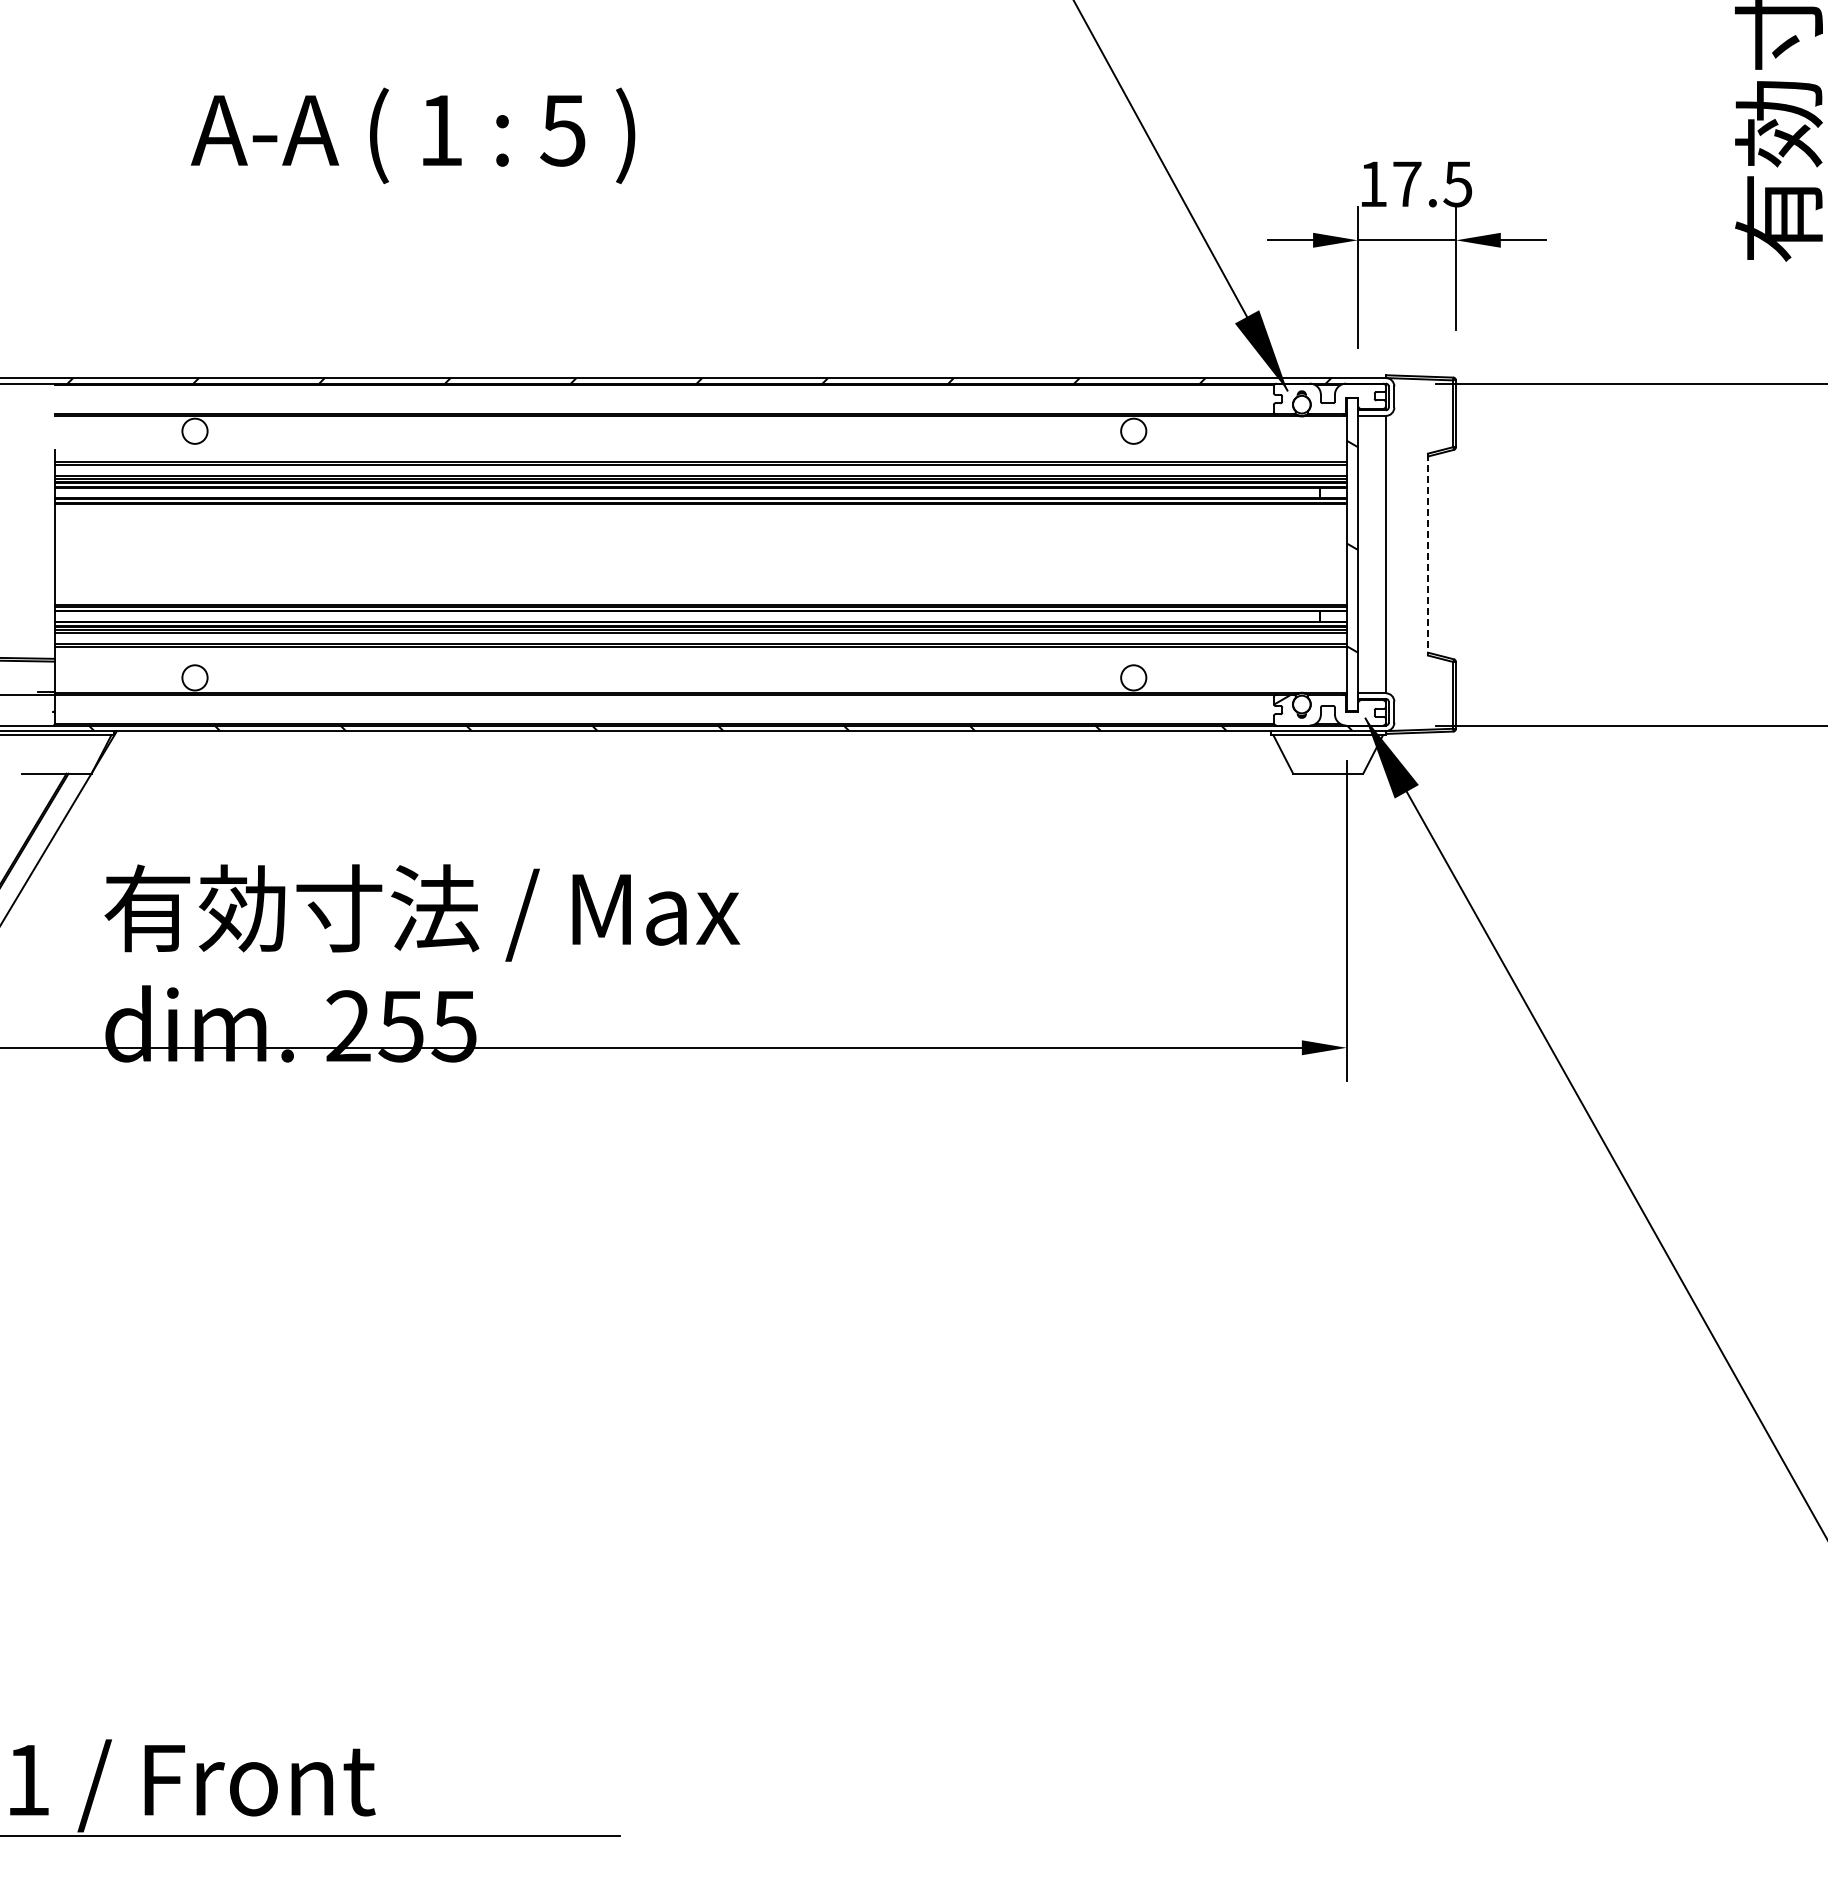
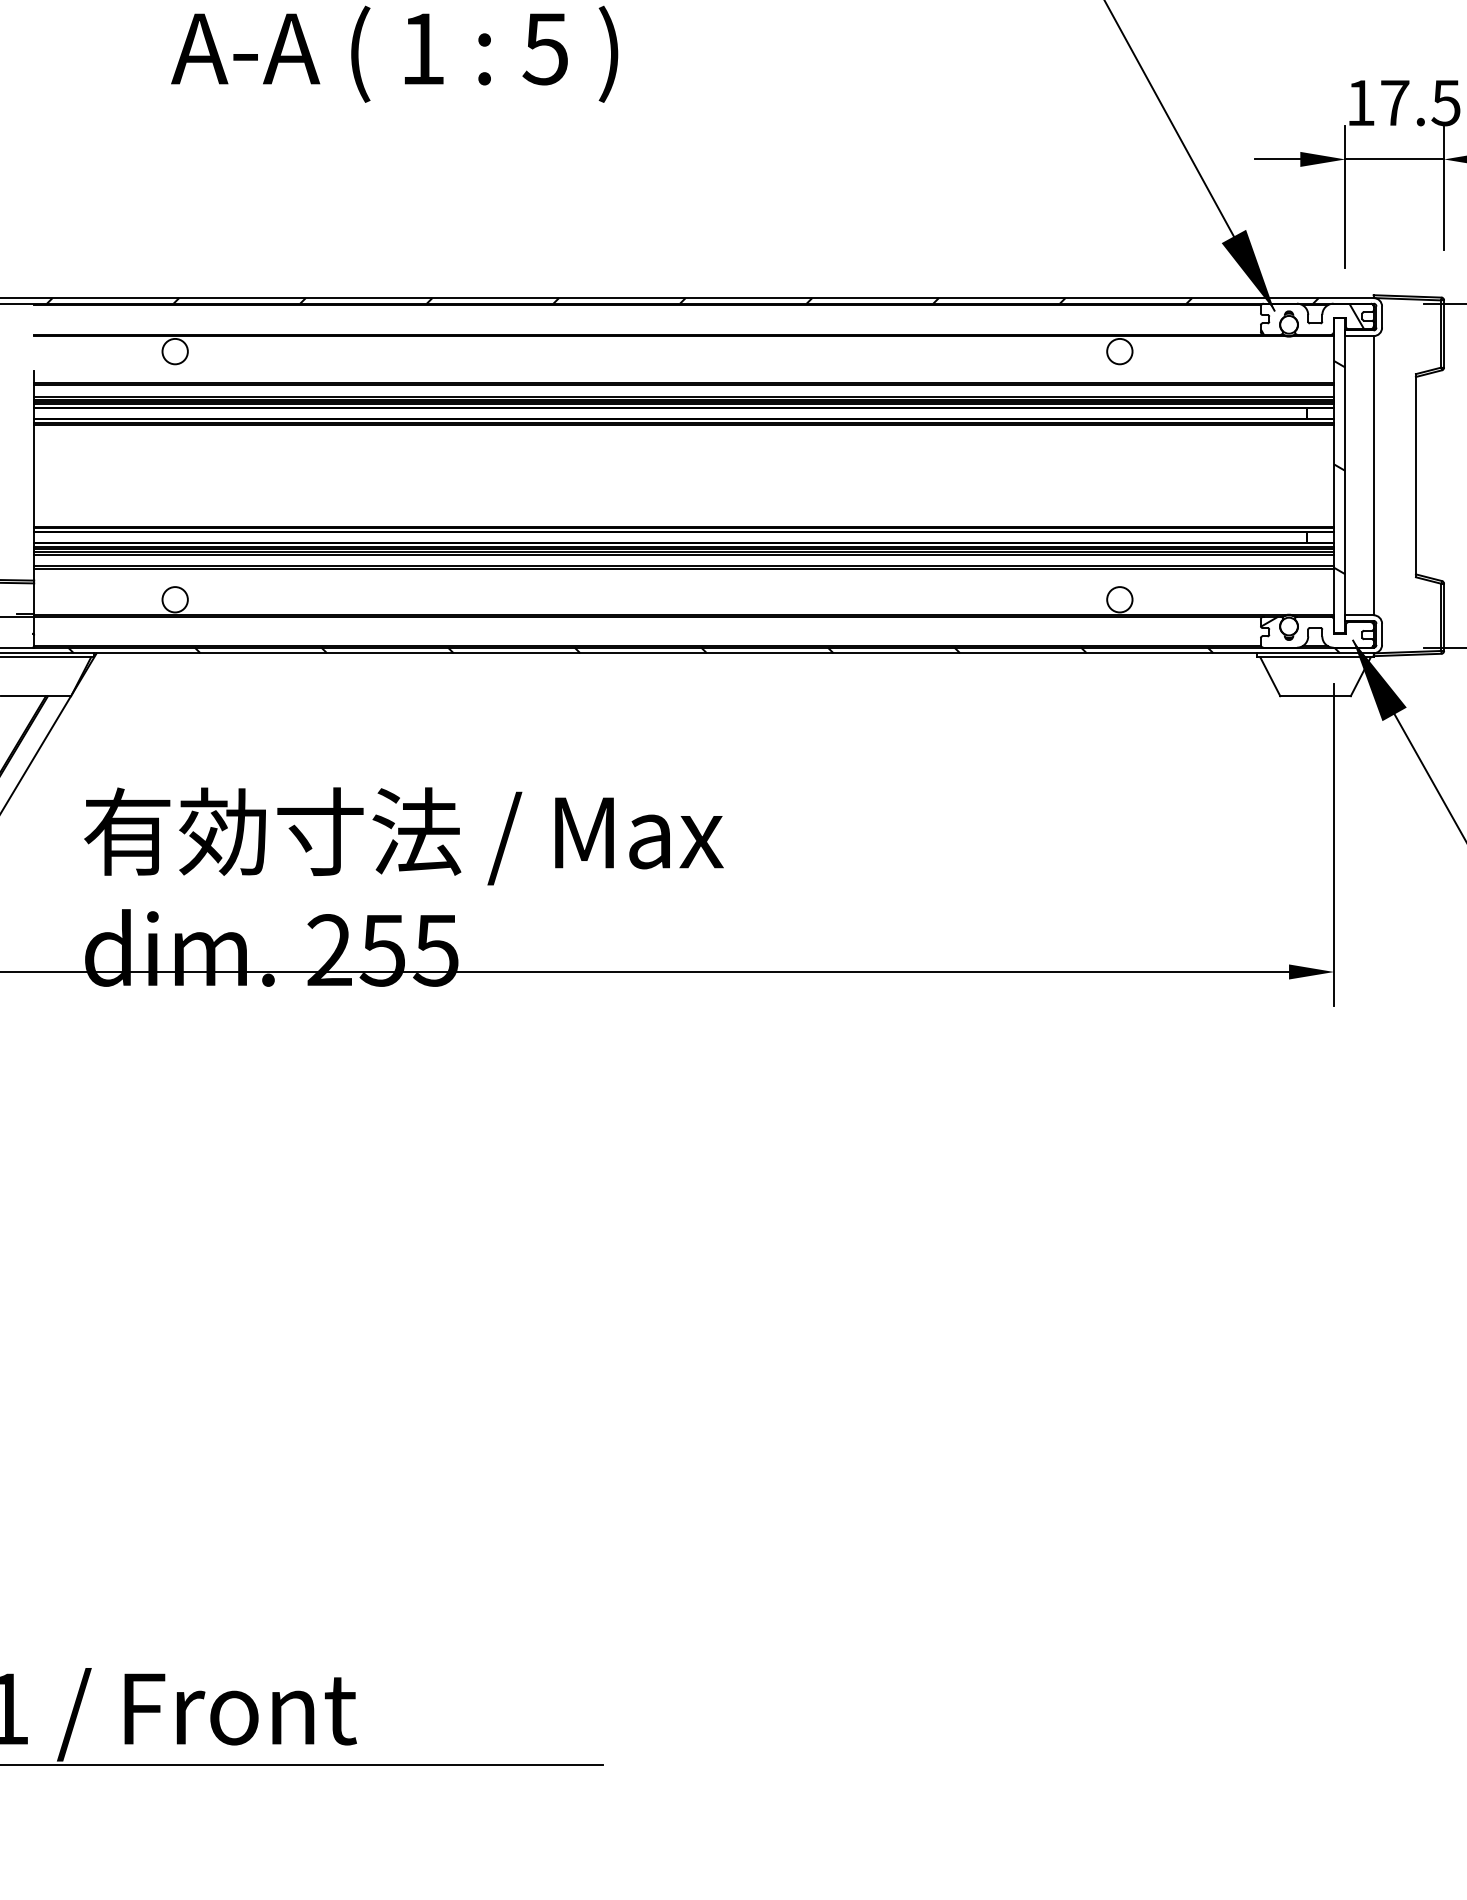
hatch: (1324, 398) -> (1311, 318), added
line: (1427, 554) -> (1415, 475), dashed -> solid

